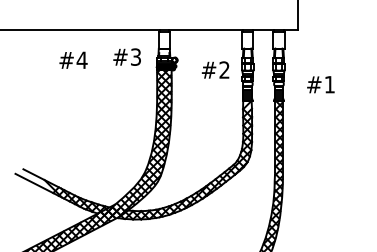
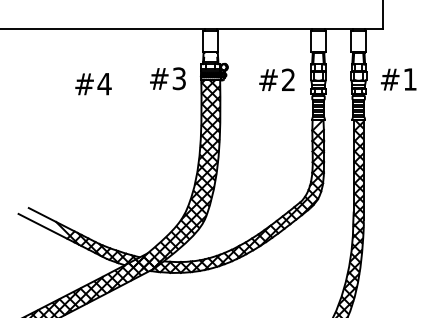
text: (126, 56) -> (167, 77), moved
text: (73, 59) -> (93, 83), moved
text: (320, 84) -> (398, 79), moved

